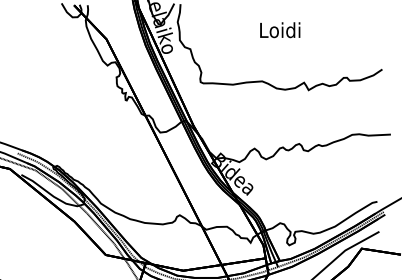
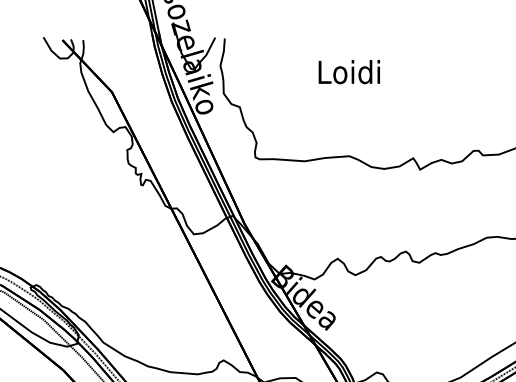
text: (280, 30) -> (349, 72), moved

